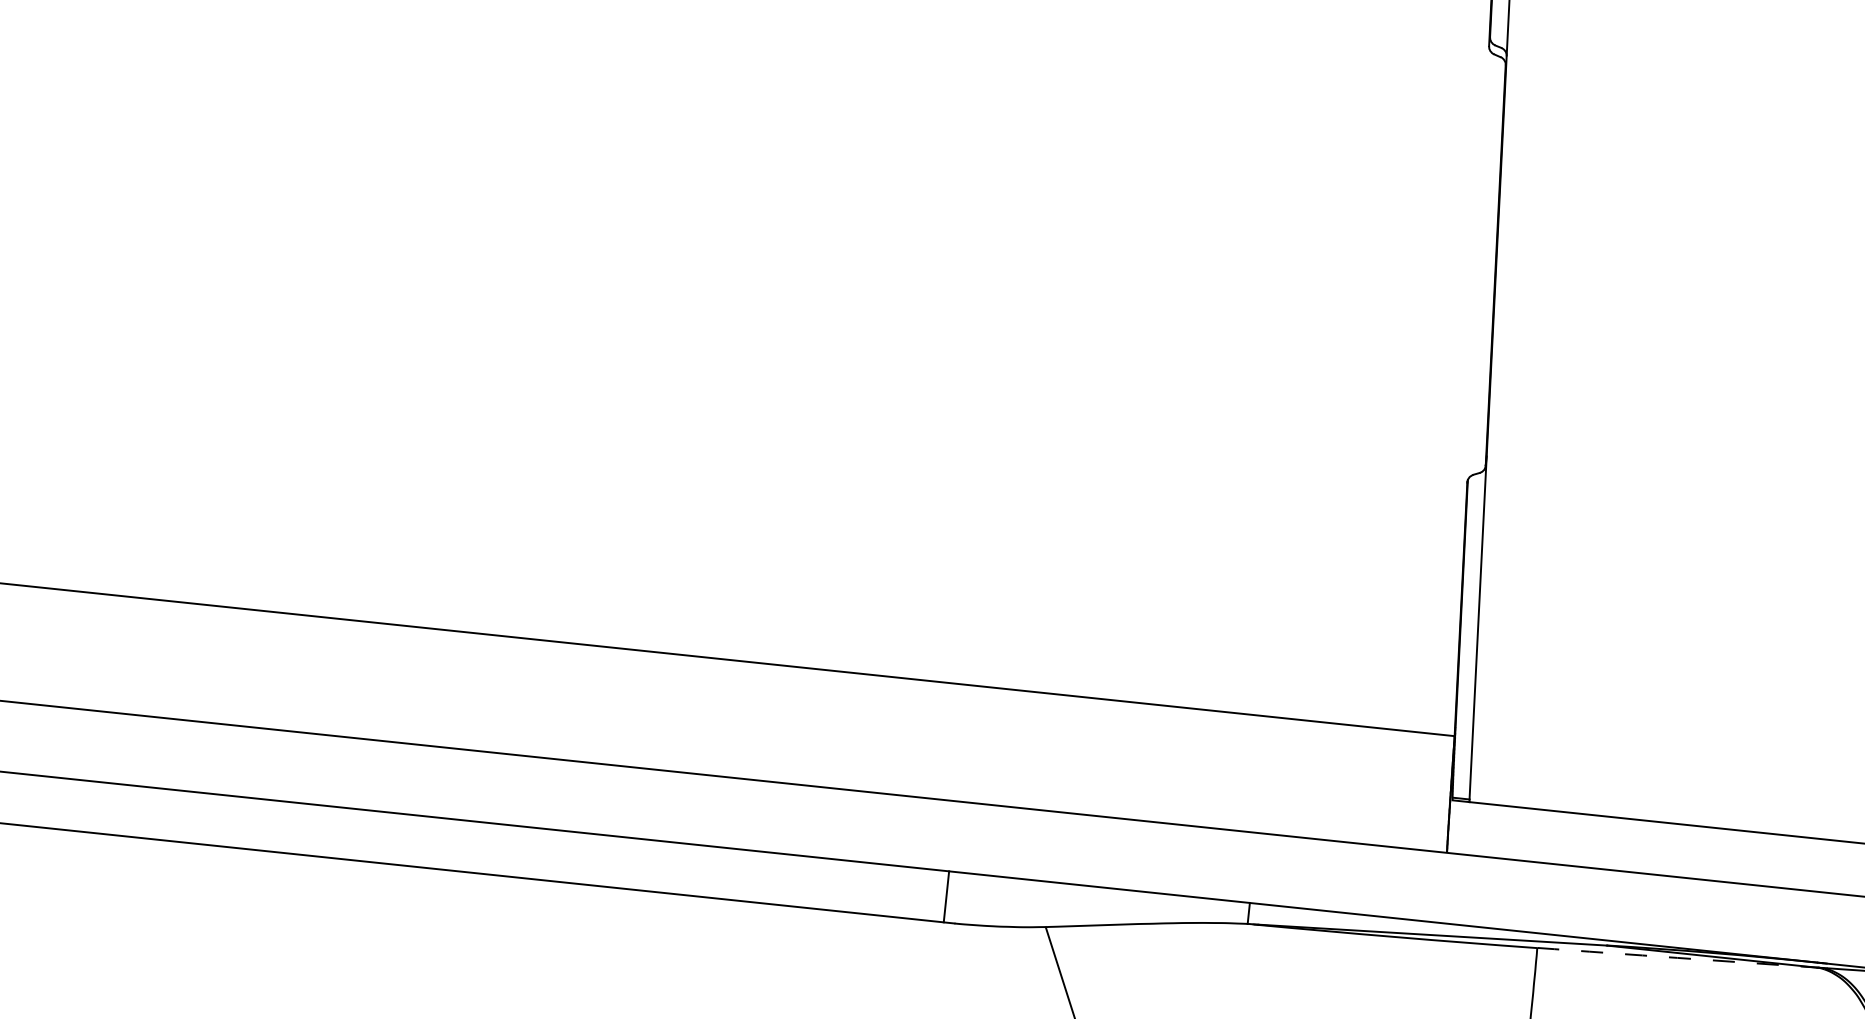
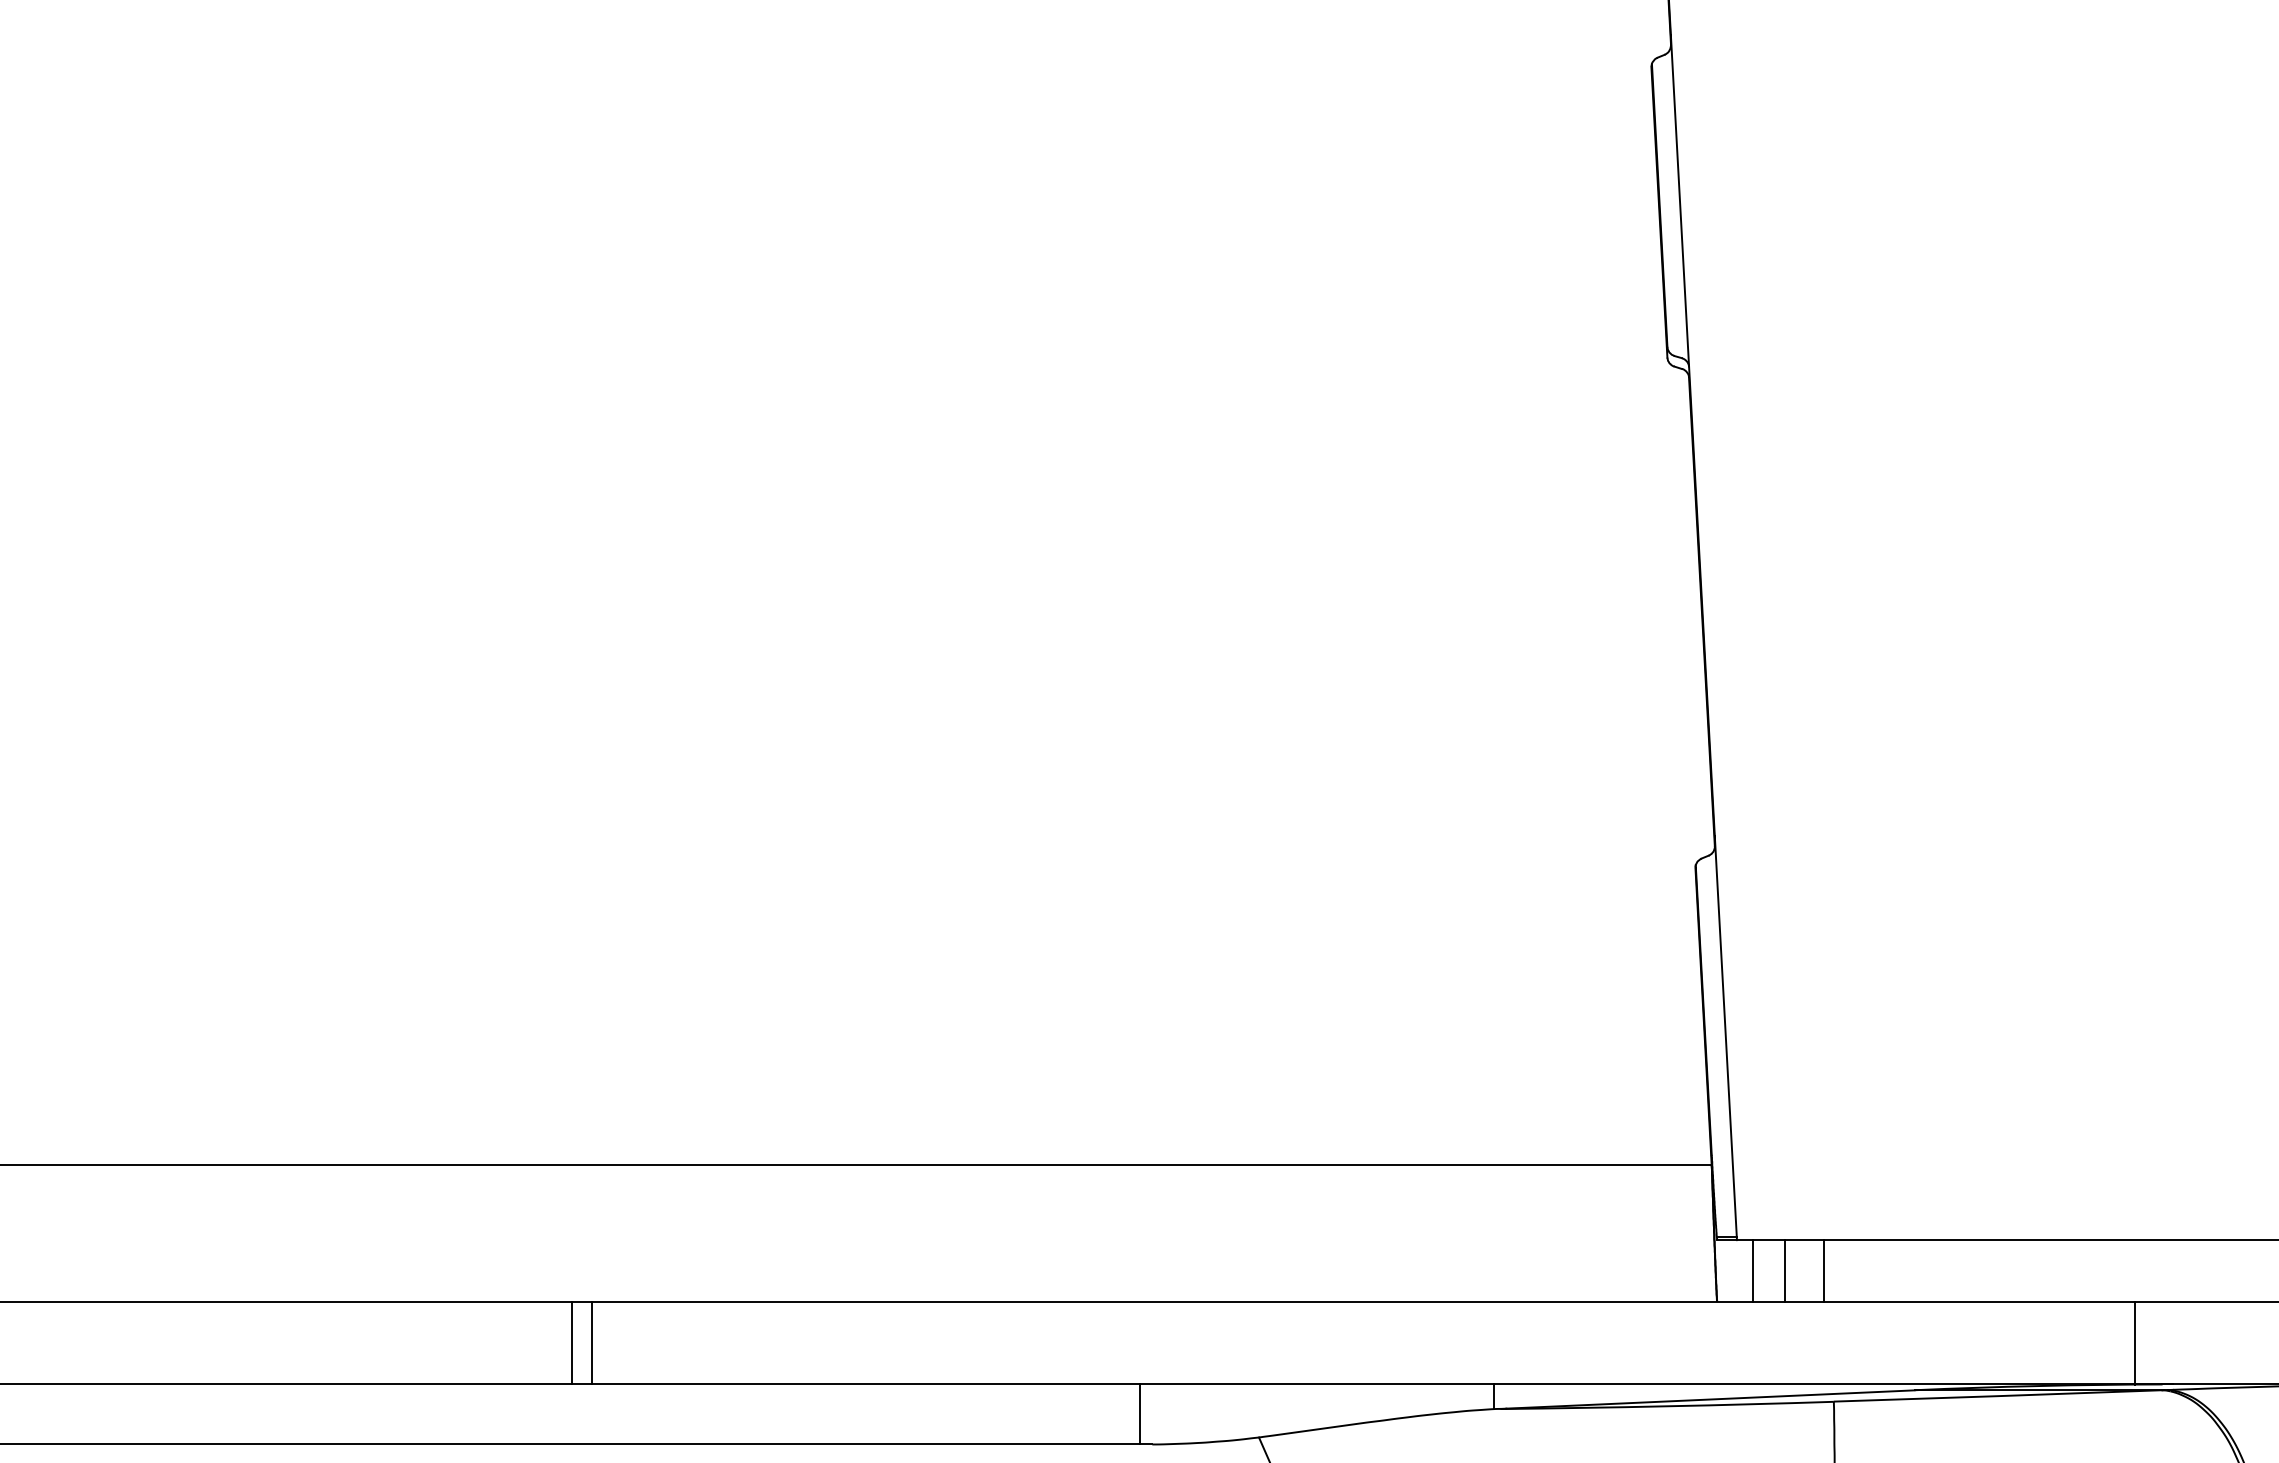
line: (470, 784) -> (571, 1342), added
line: (488, 786) -> (592, 1342), added
line: (1479, 829) -> (1752, 1270), added
line: (1507, 832) -> (1784, 1270), added
line: (1541, 835) -> (1824, 1270), added
line: (1797, 924) -> (2134, 1342), added
arc: (1677, 958) -> (1998, 1396), dashed -> solid

